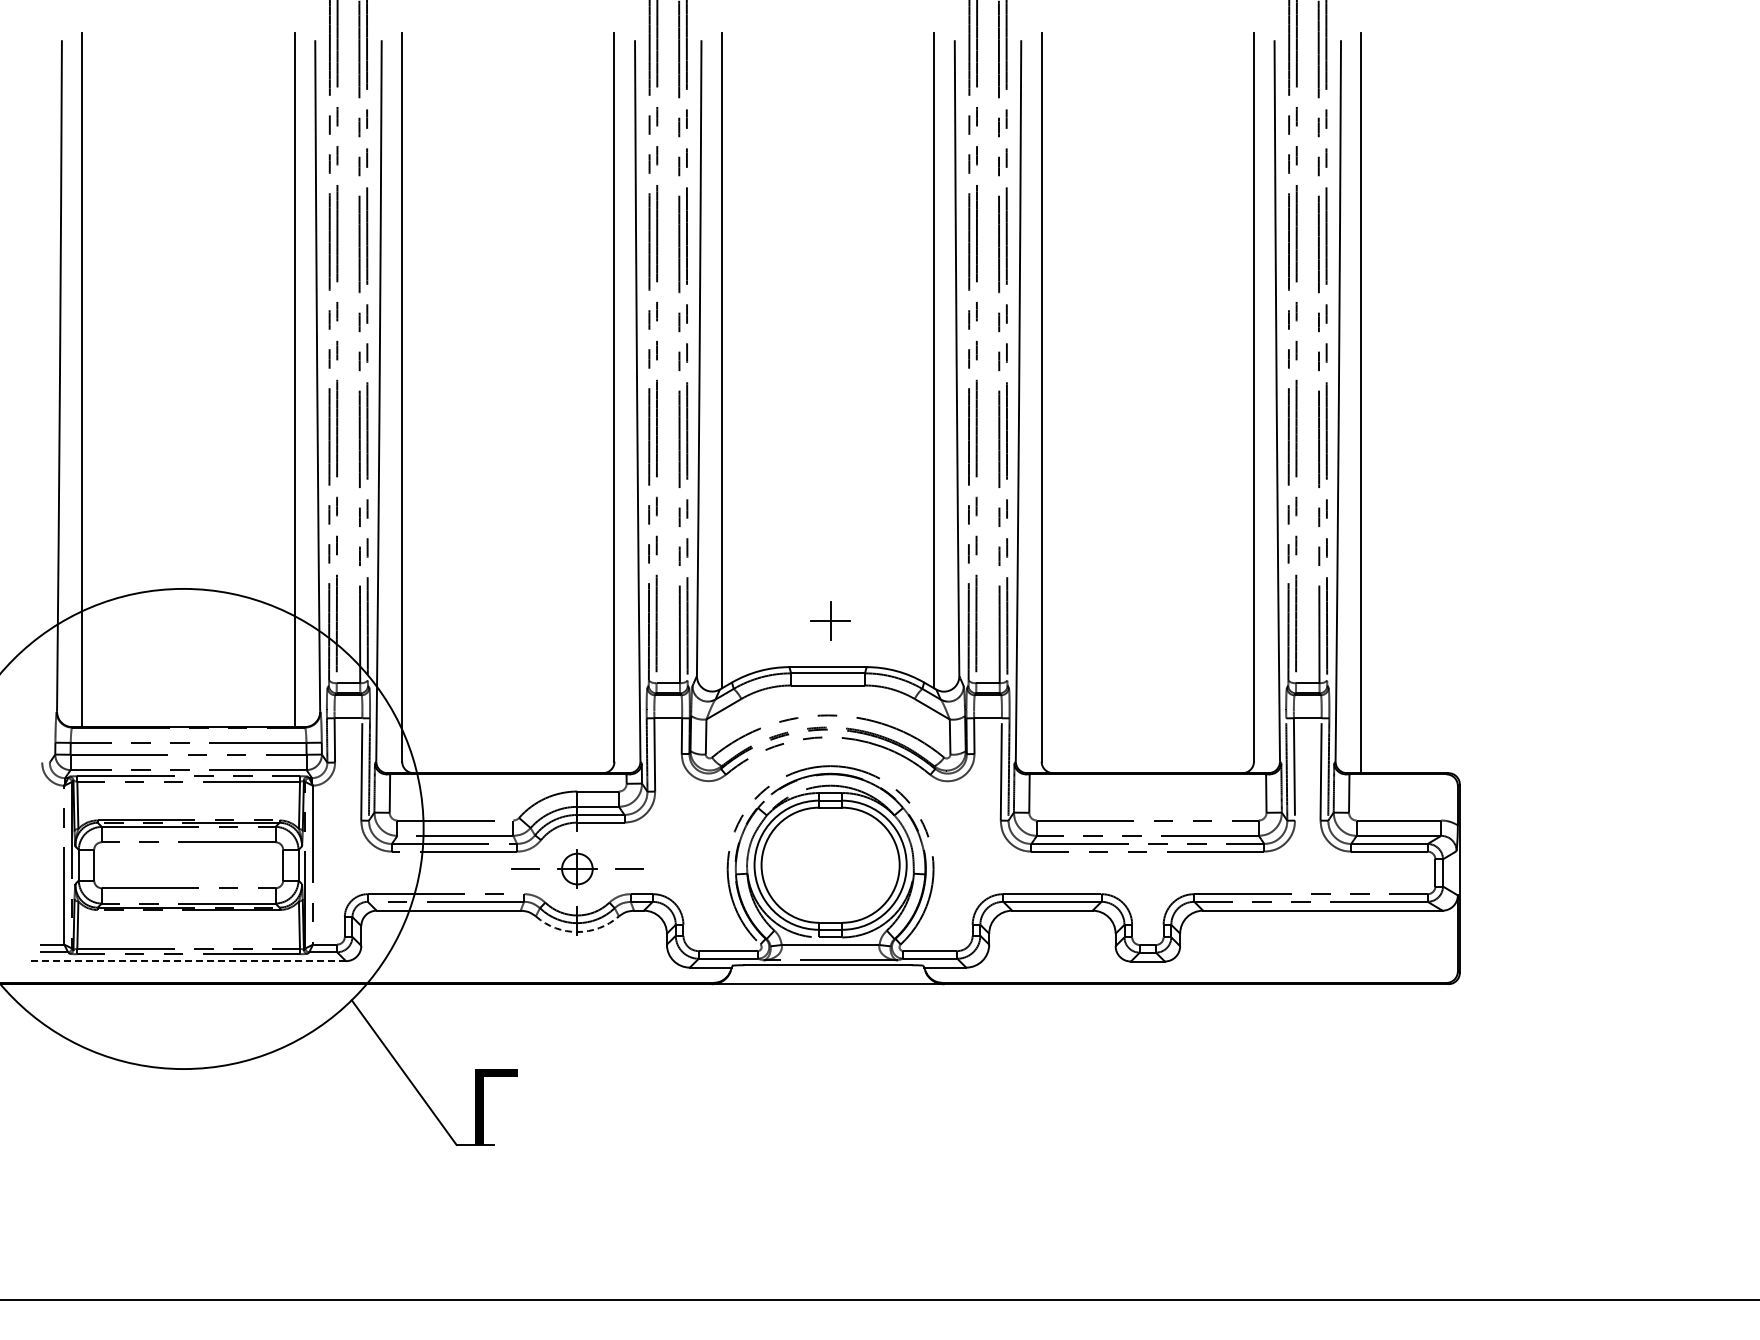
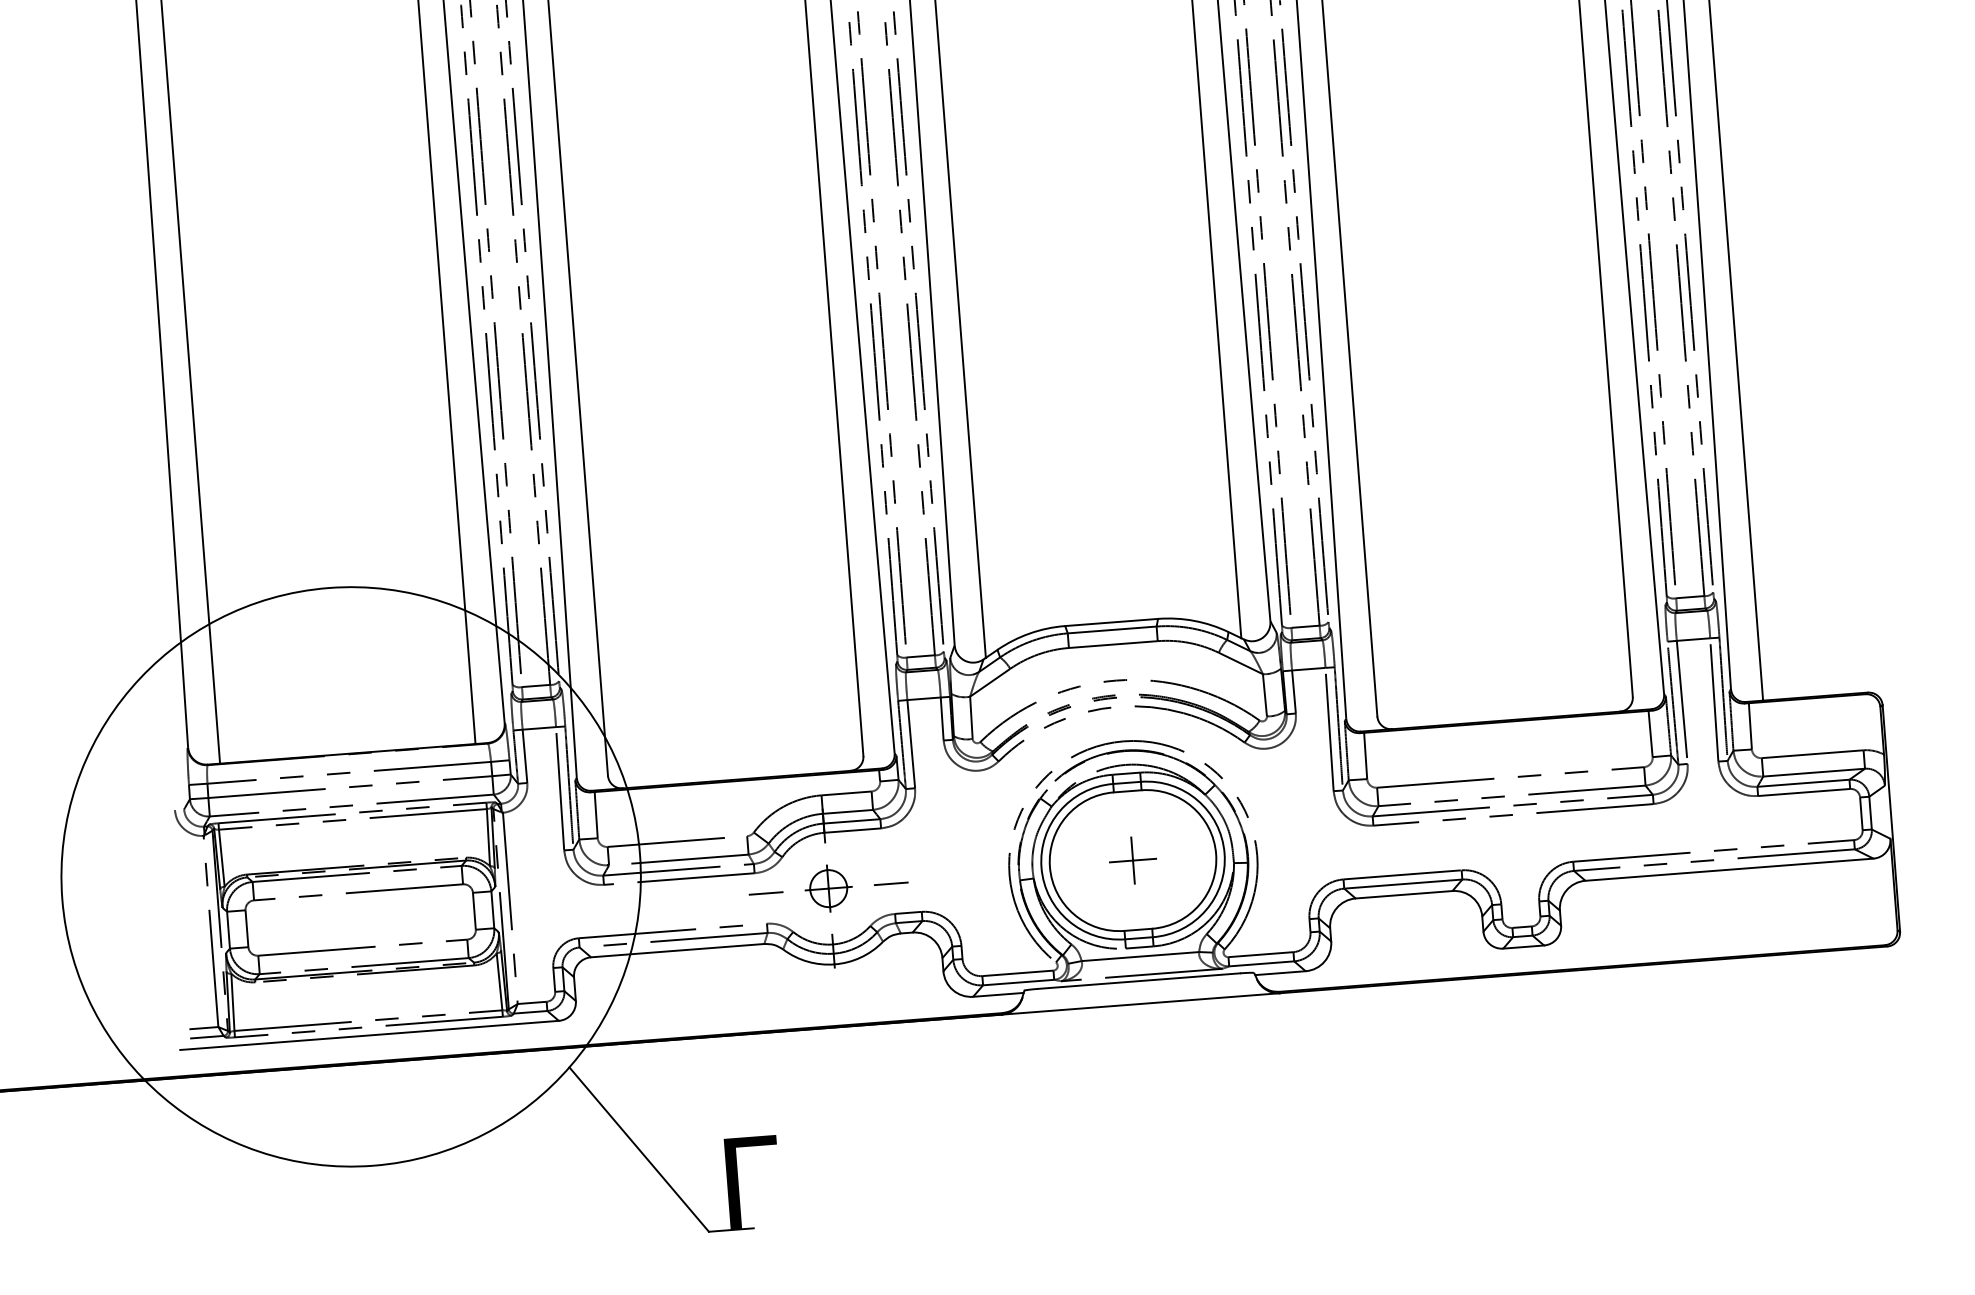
part: (830, 620) -> (1132, 859), moved
arc: (577, 932) -> (834, 964), dashed -> solid
line: (188, 961) -> (369, 1035), dashed -> solid

